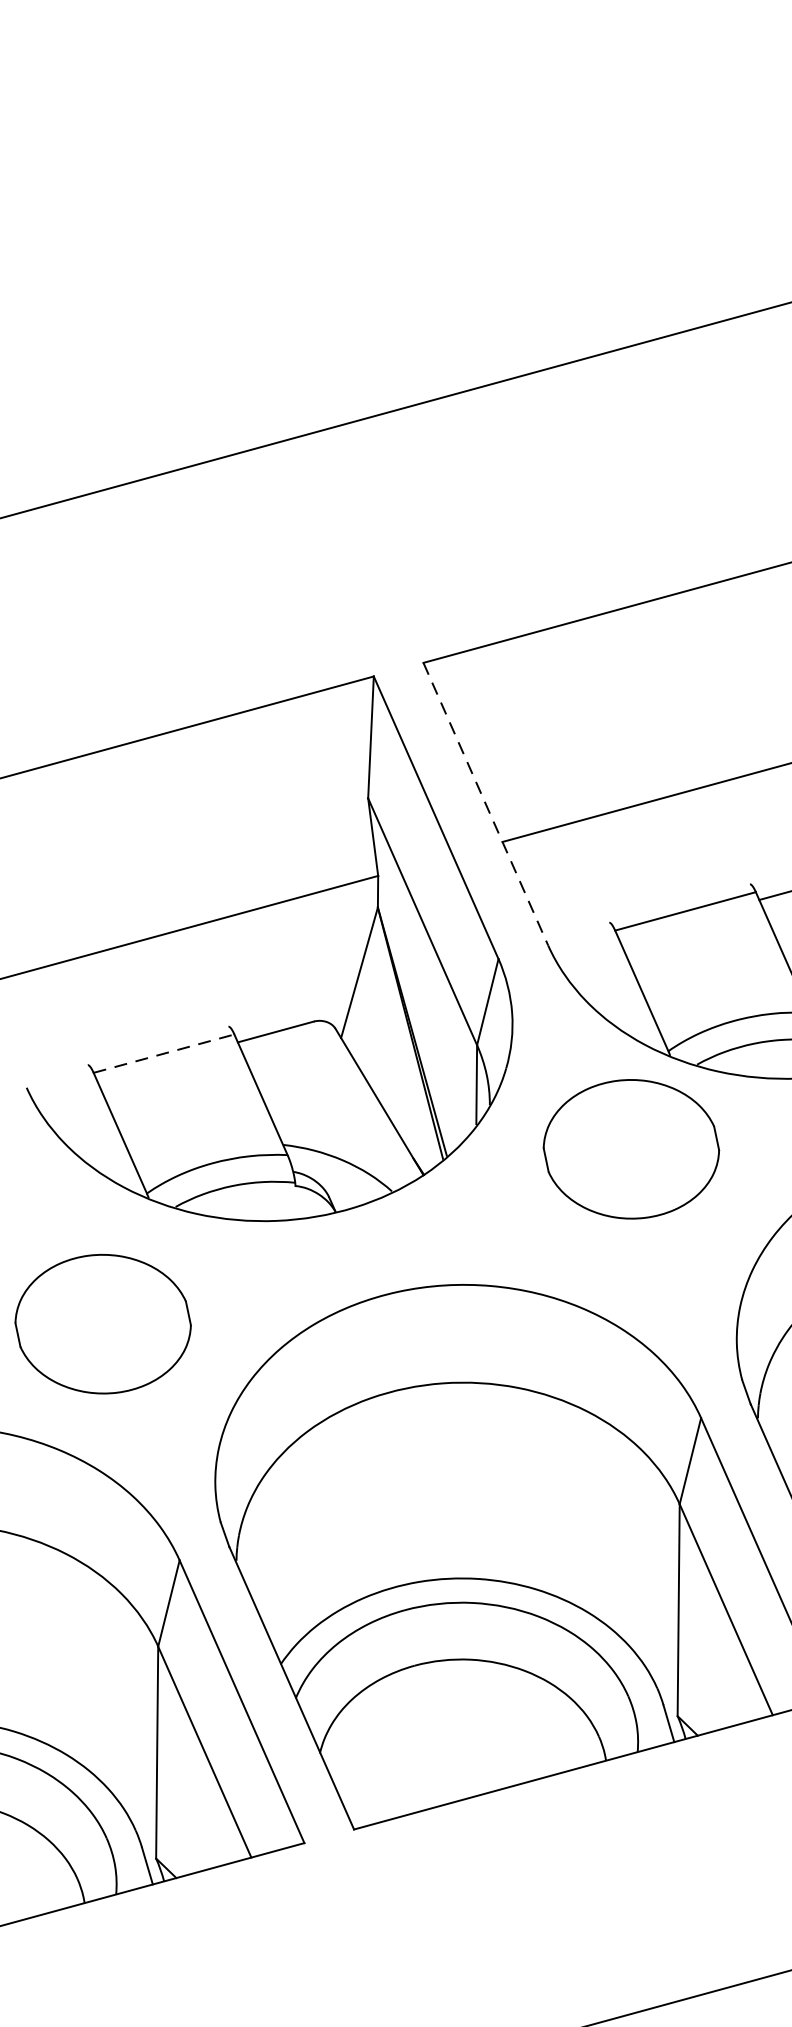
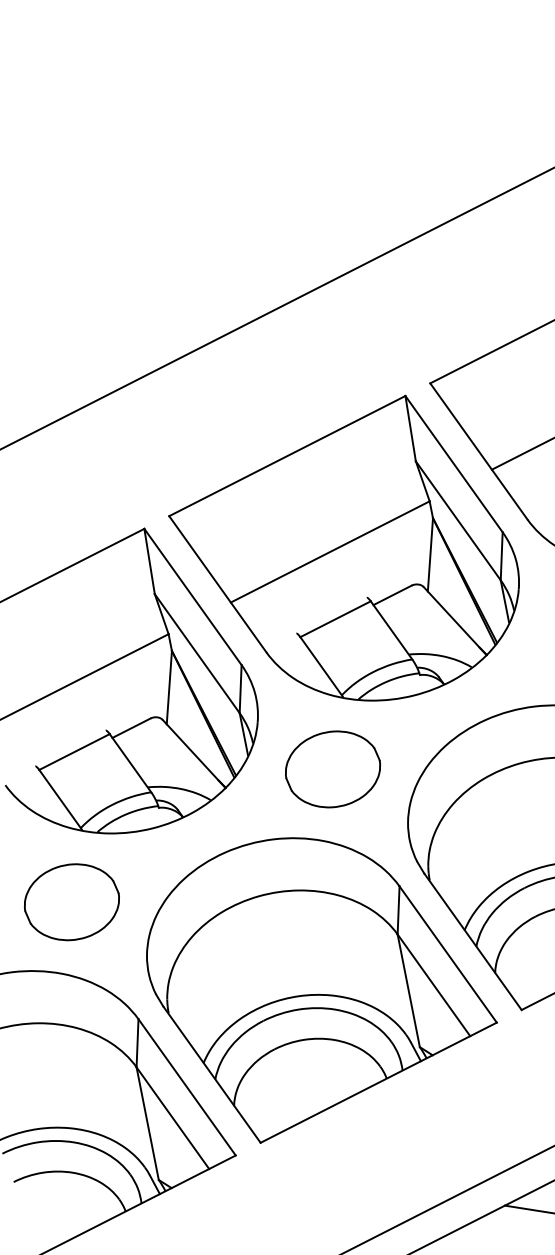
line: (485, 804) -> (217, 584), dashed -> solid
line: (163, 1054) -> (74, 752), dashed -> solid
part: (630, 1149) -> (332, 769), moved

